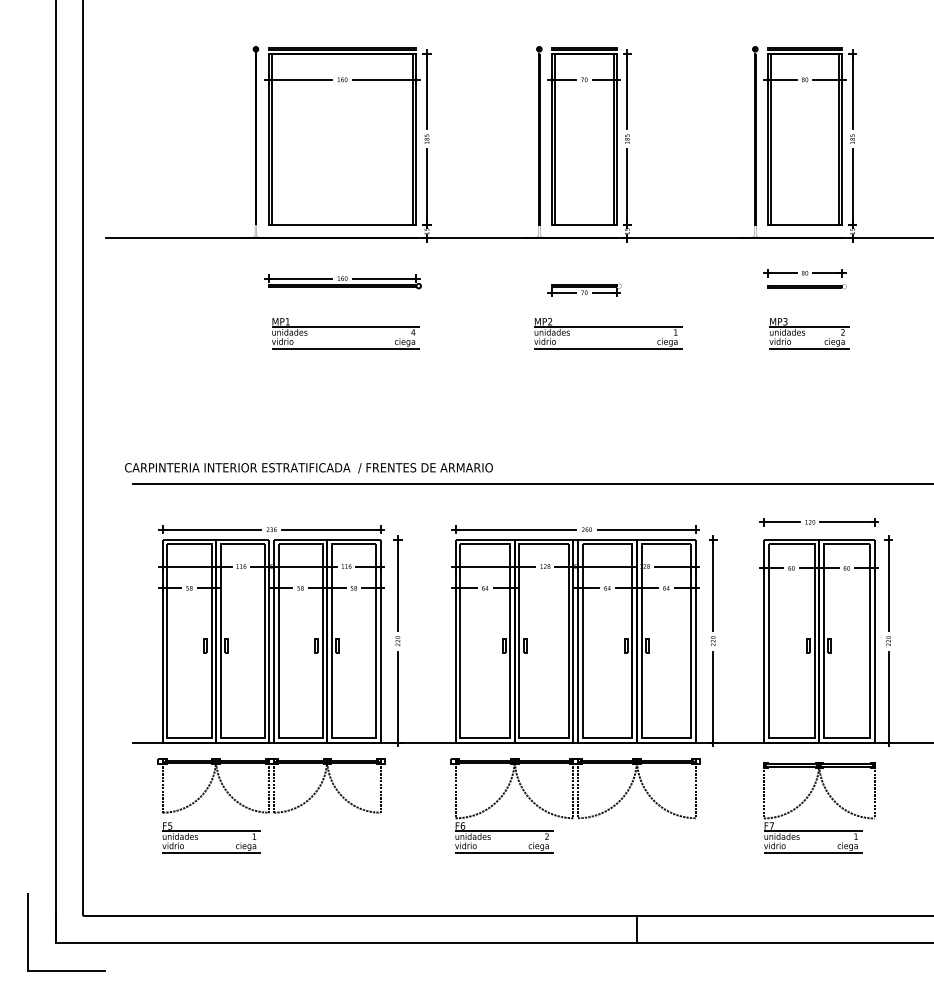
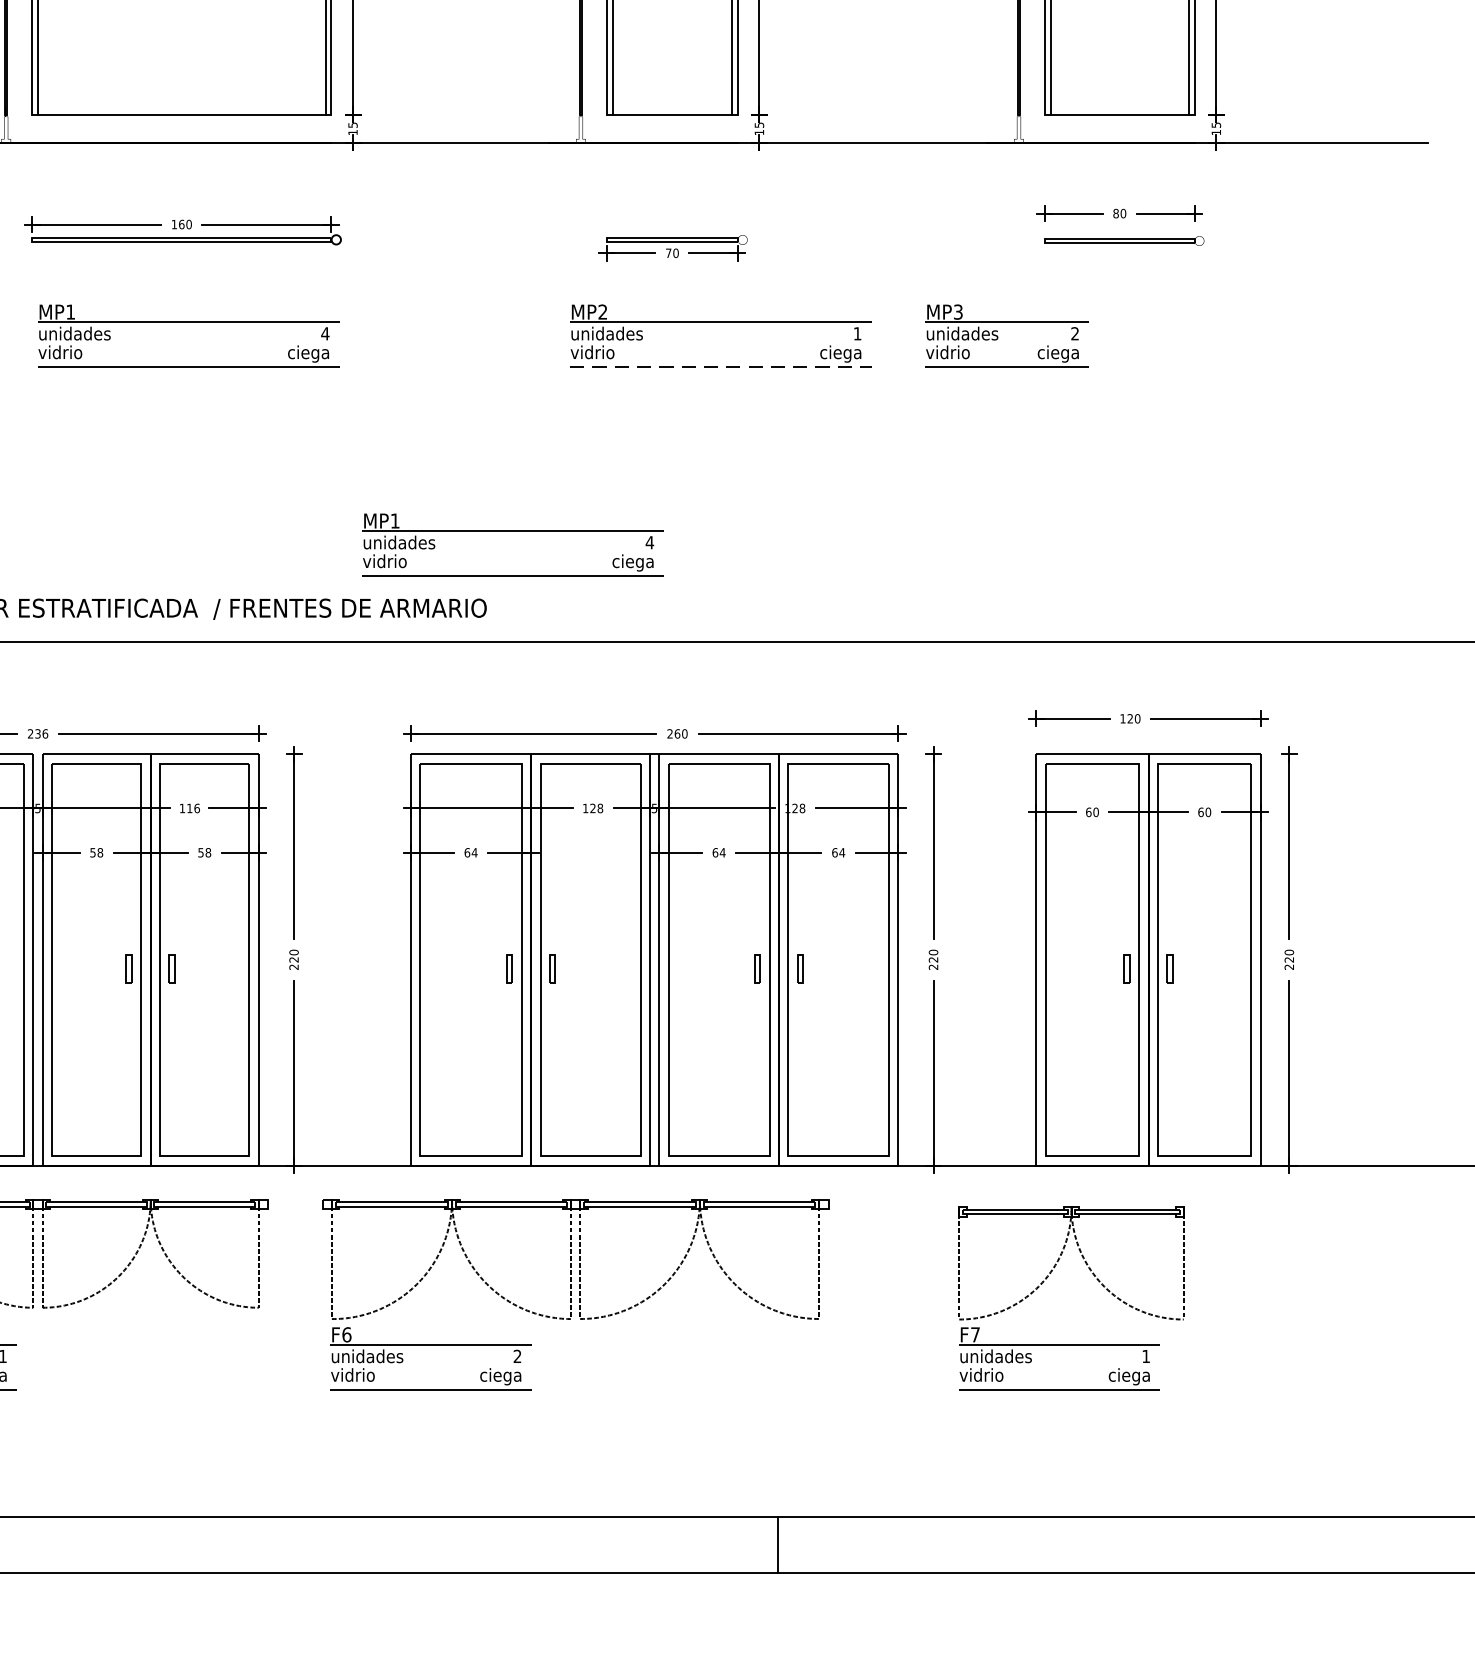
part: (809, 333) -> (1007, 335), moved
line: (608, 348) -> (721, 366), solid -> dashed
part: (505, 436) -> (512, 544), added
part: (831, 799) -> (1096, 1281), moved
part: (575, 805) -> (575, 1293), moved

